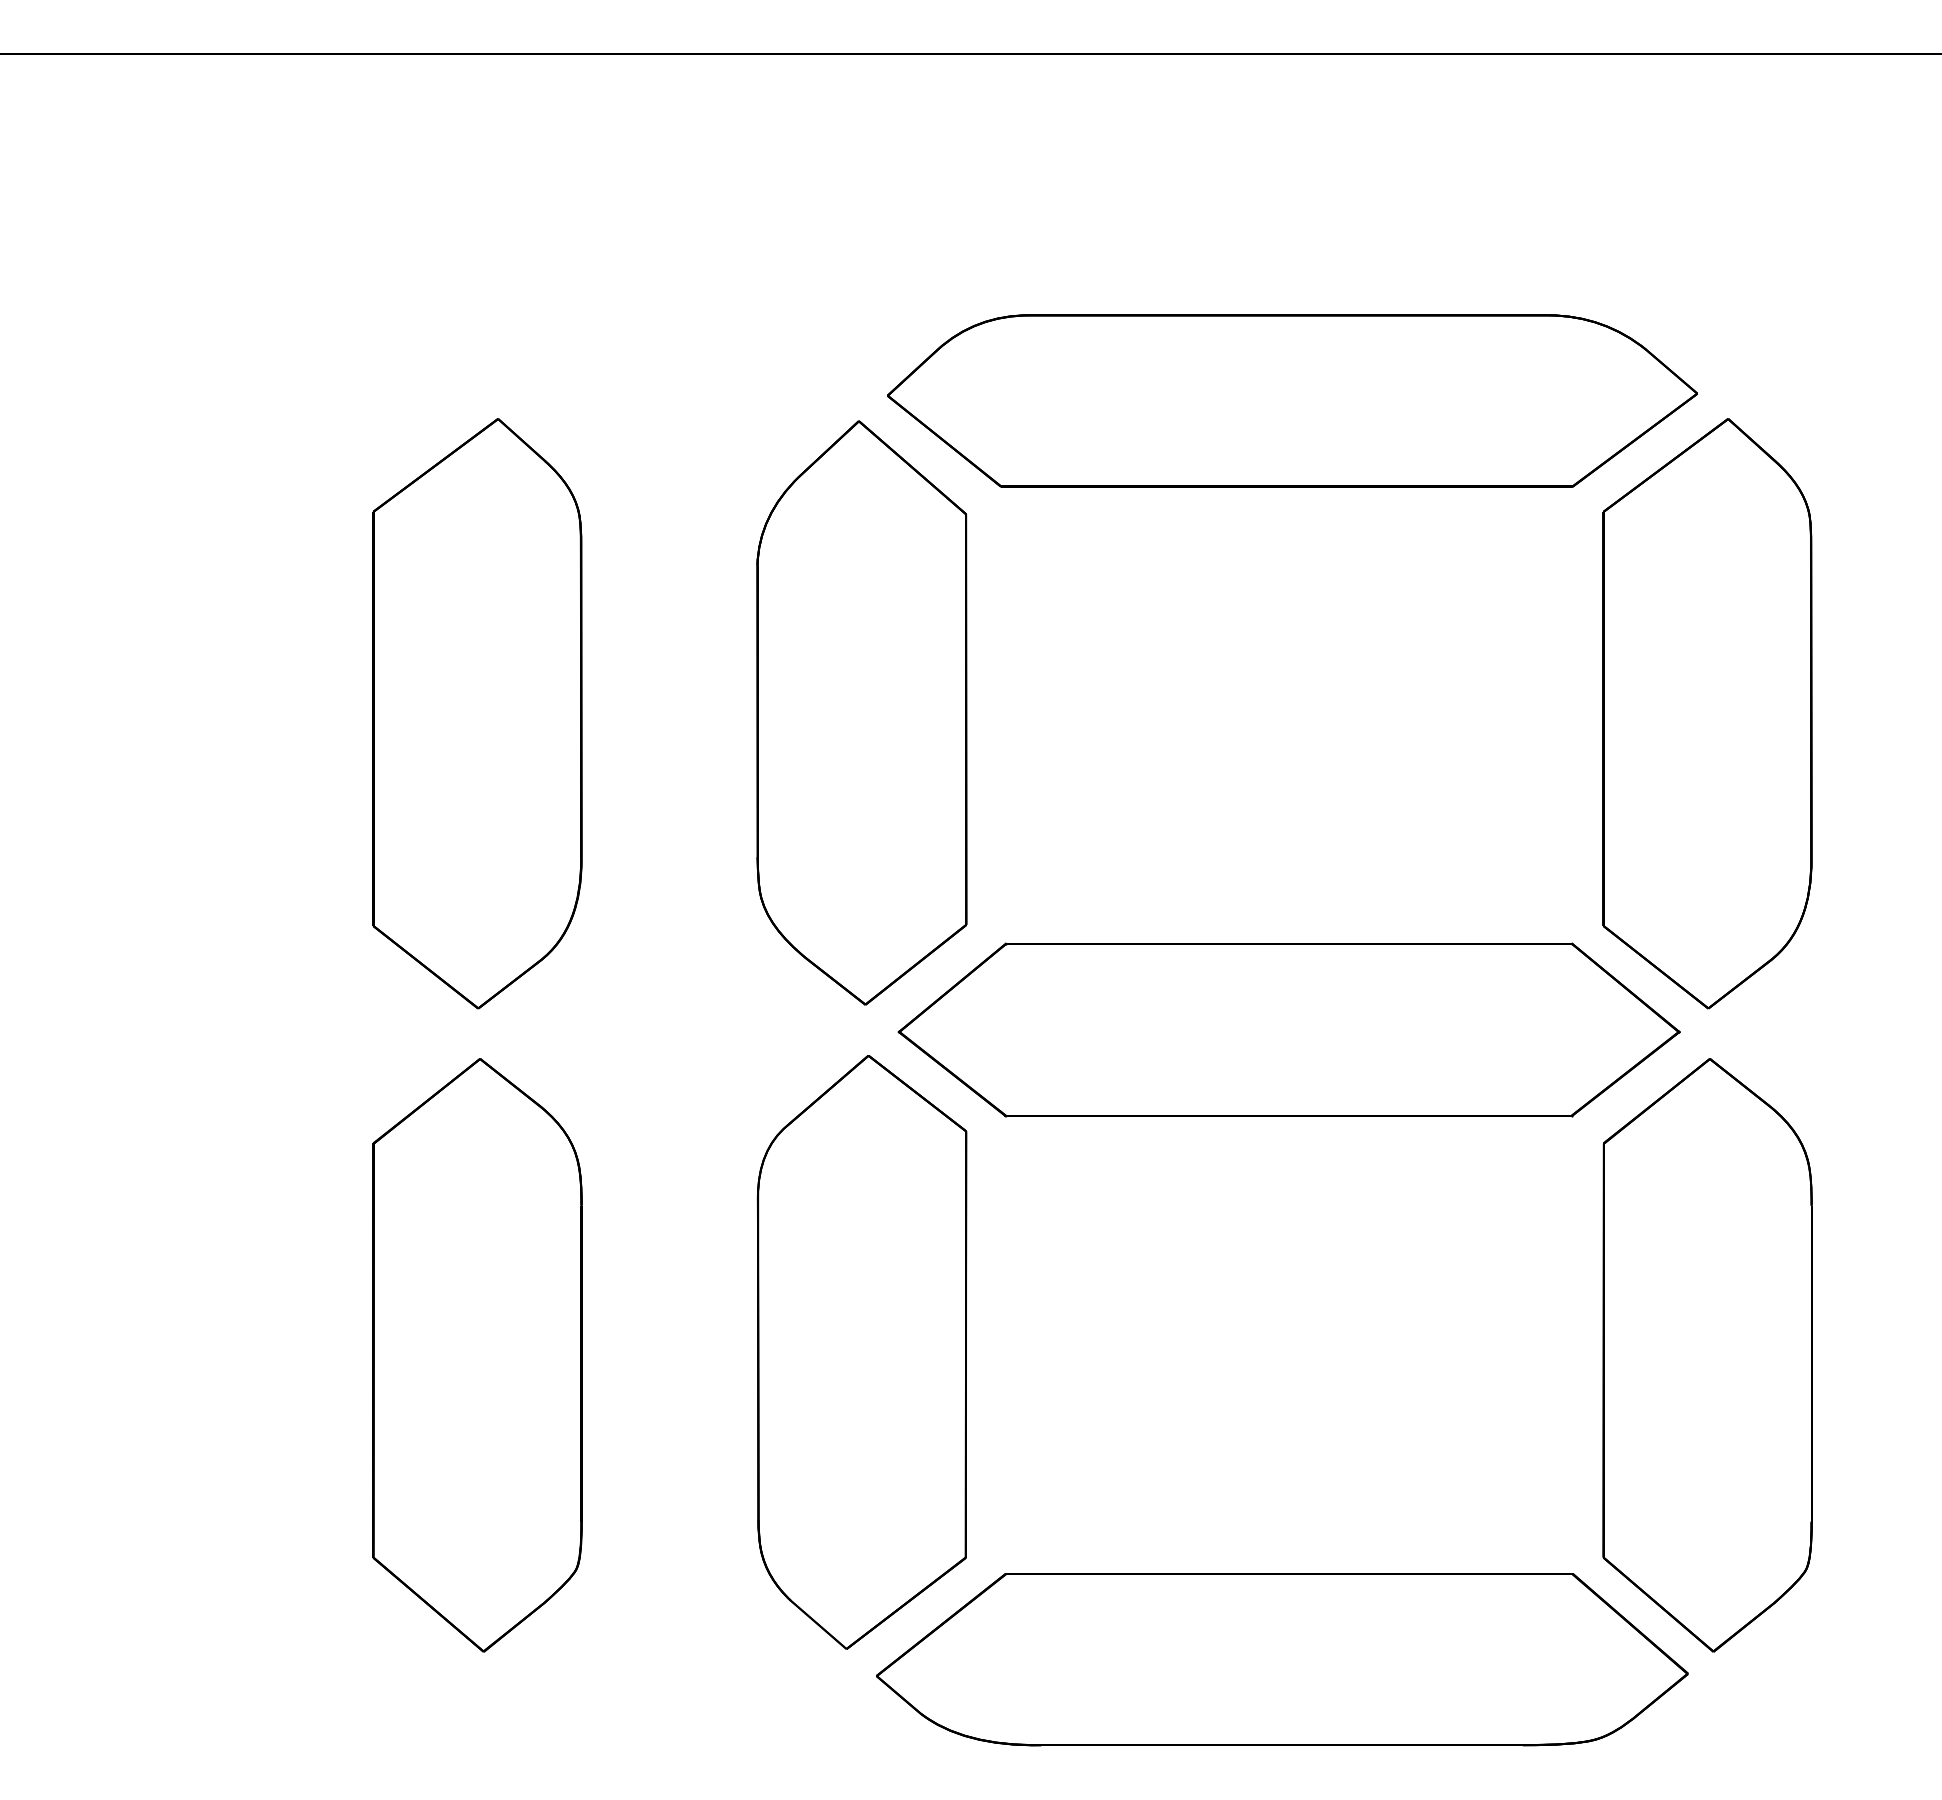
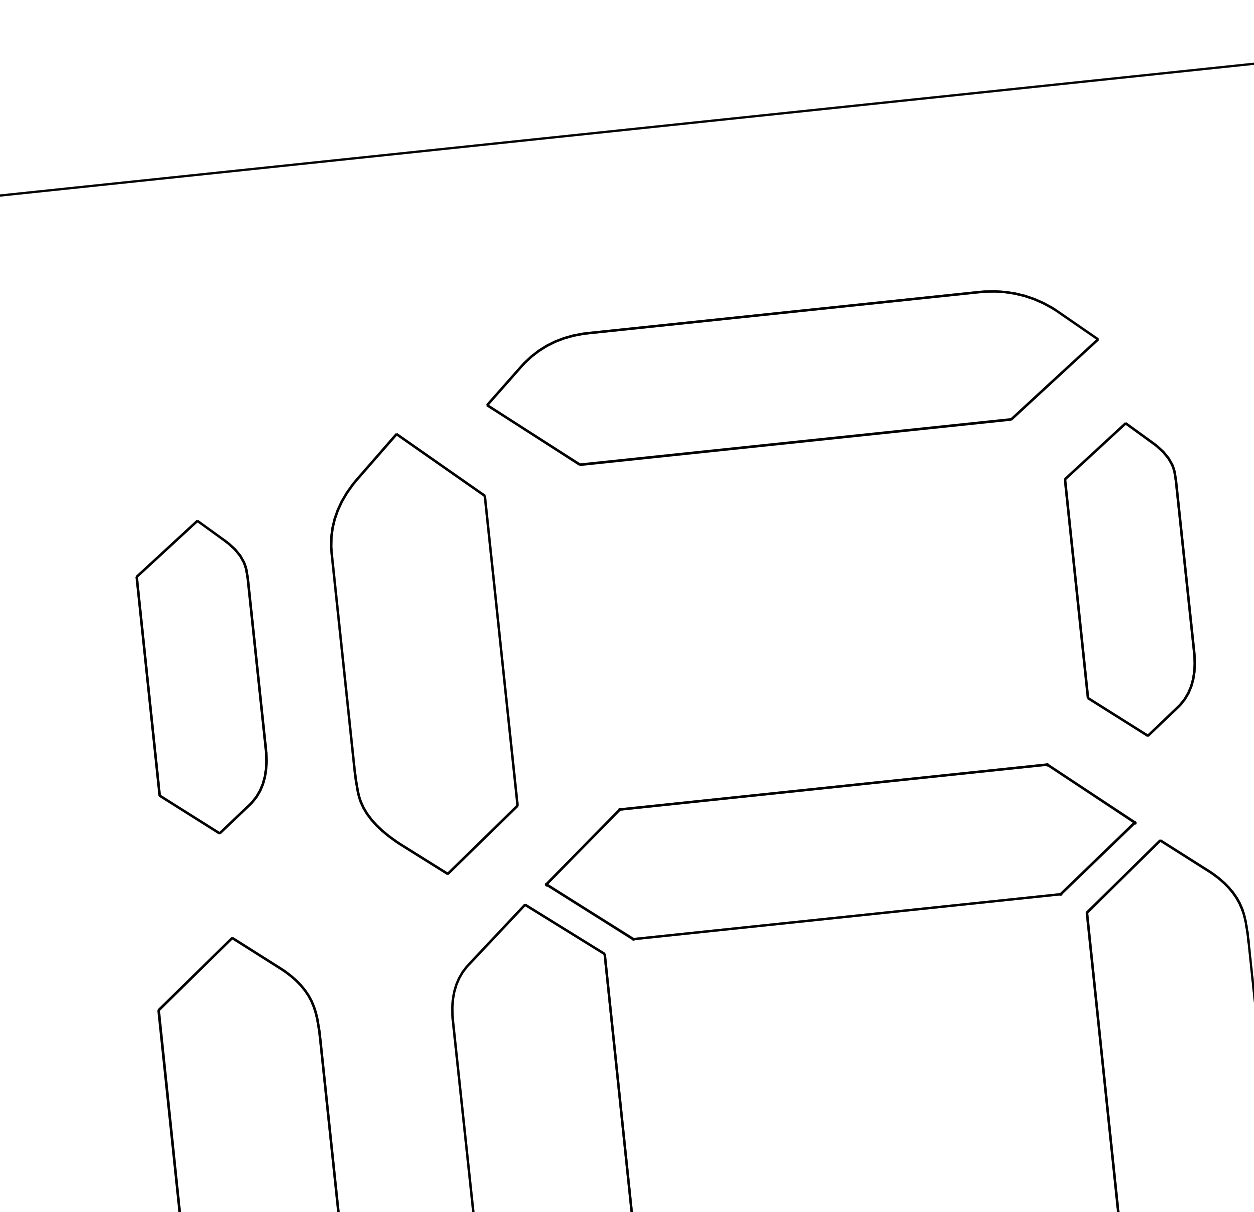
part: (861, 712) -> (421, 653), moved
part: (477, 713) -> (202, 677), size x0.7
part: (1707, 713) -> (1131, 579), size x0.7

